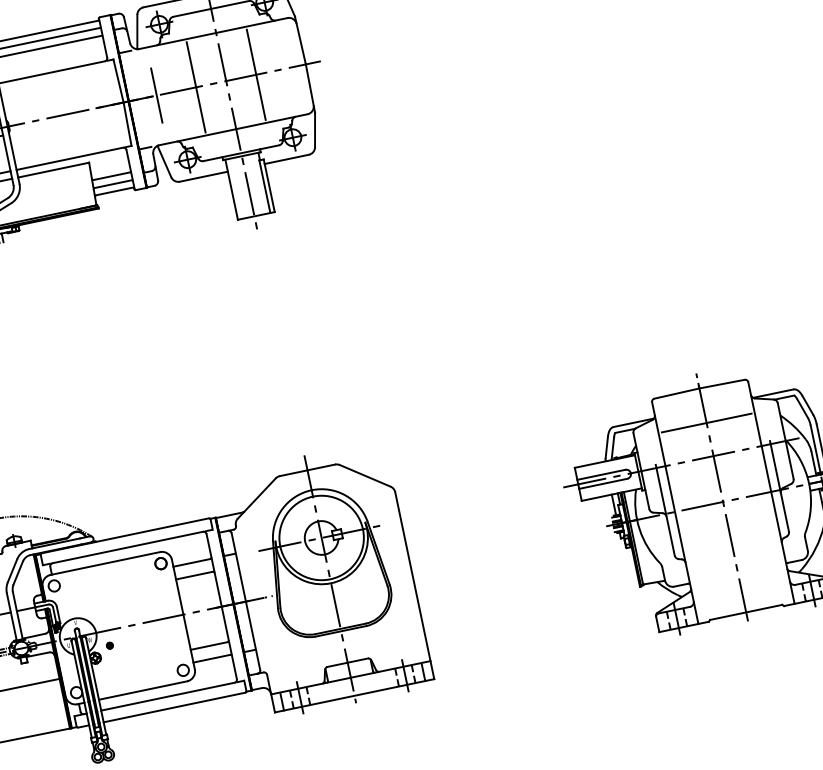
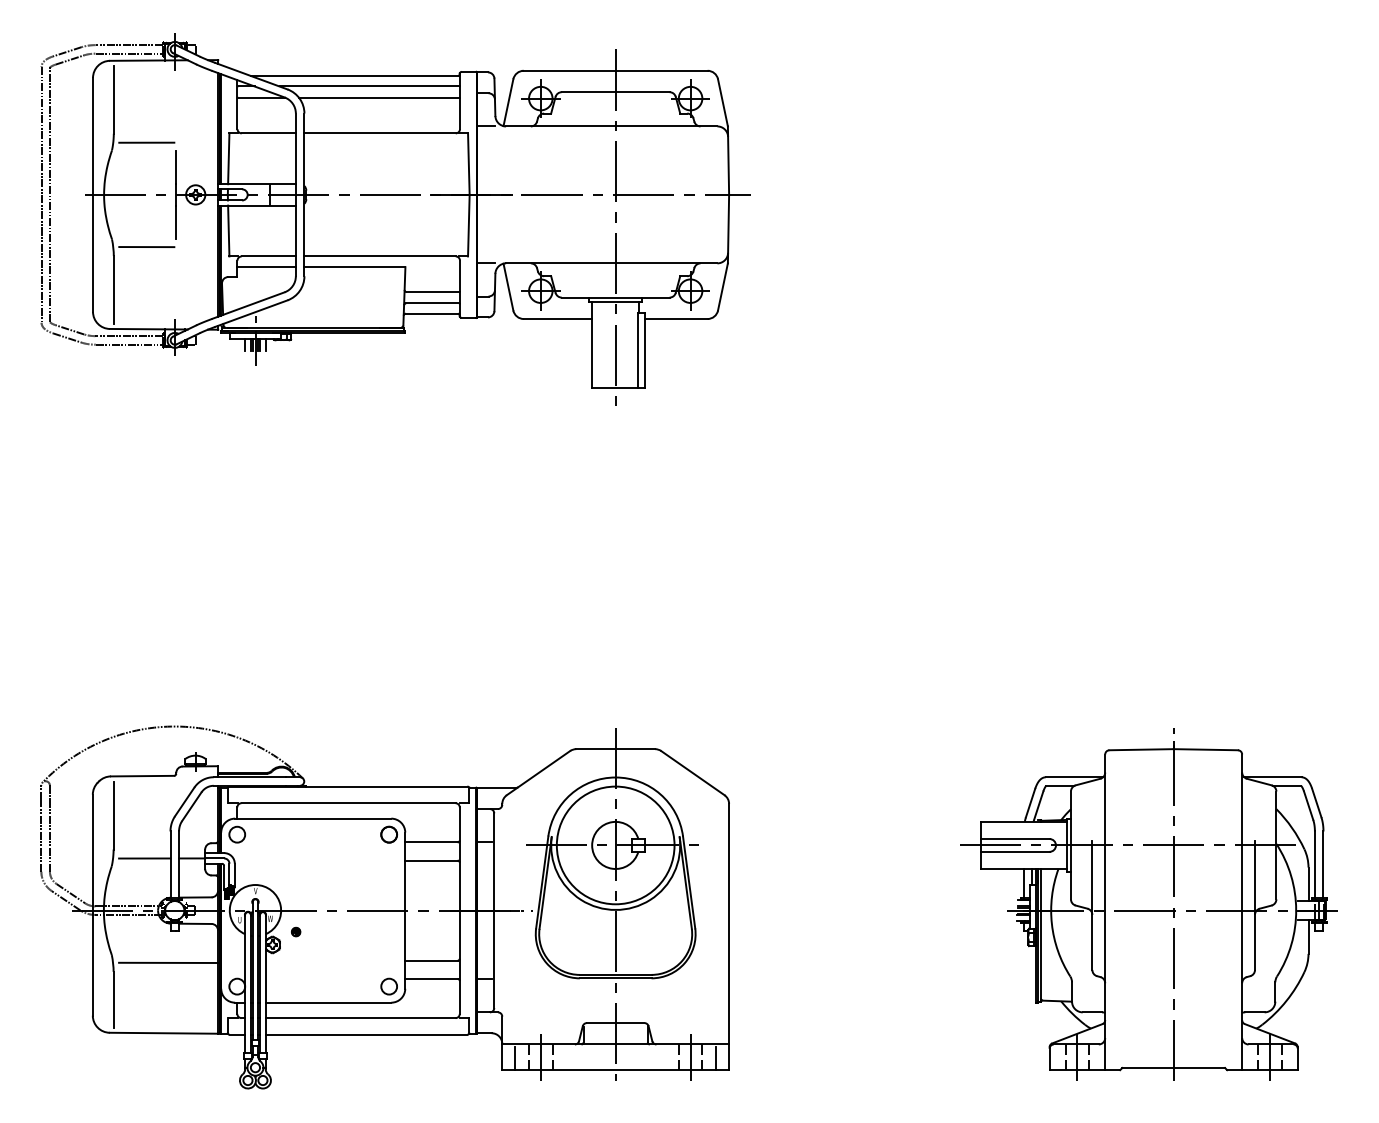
line: (256, 74) -> (658, 194), removed
line: (195, 87) -> (572, 194), removed
line: (156, 95) -> (516, 194), removed
line: (706, 423) -> (1173, 798), removed

